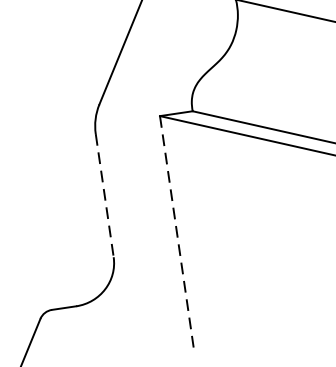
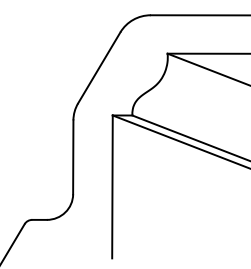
line: (105, 195) -> (73, 157), dashed -> solid
line: (177, 236) -> (112, 187), dashed -> solid

